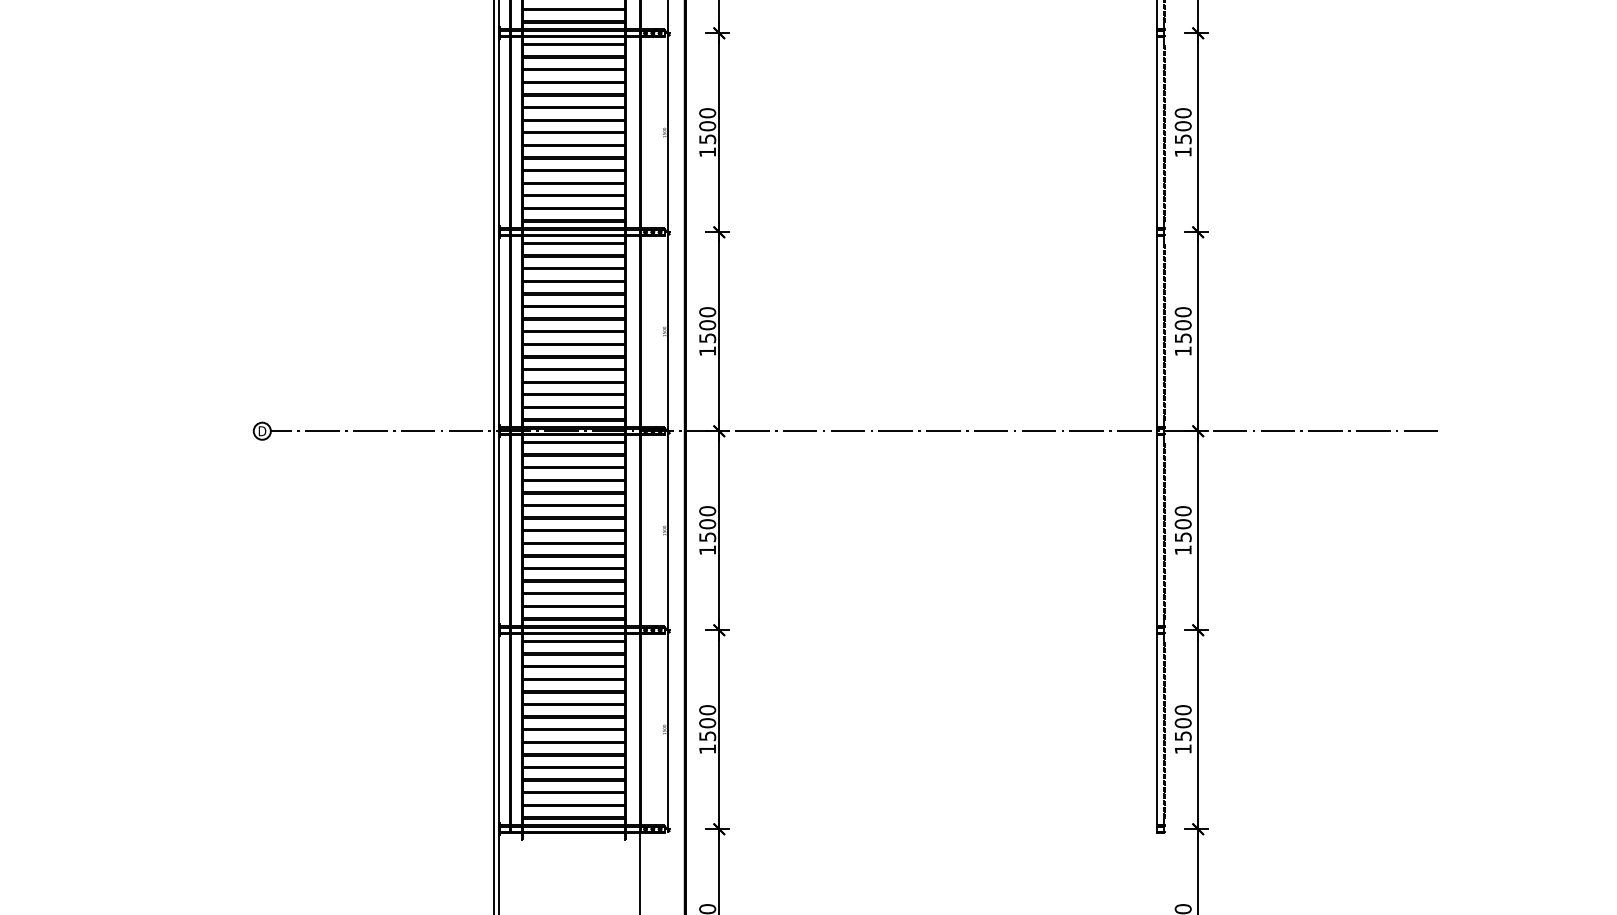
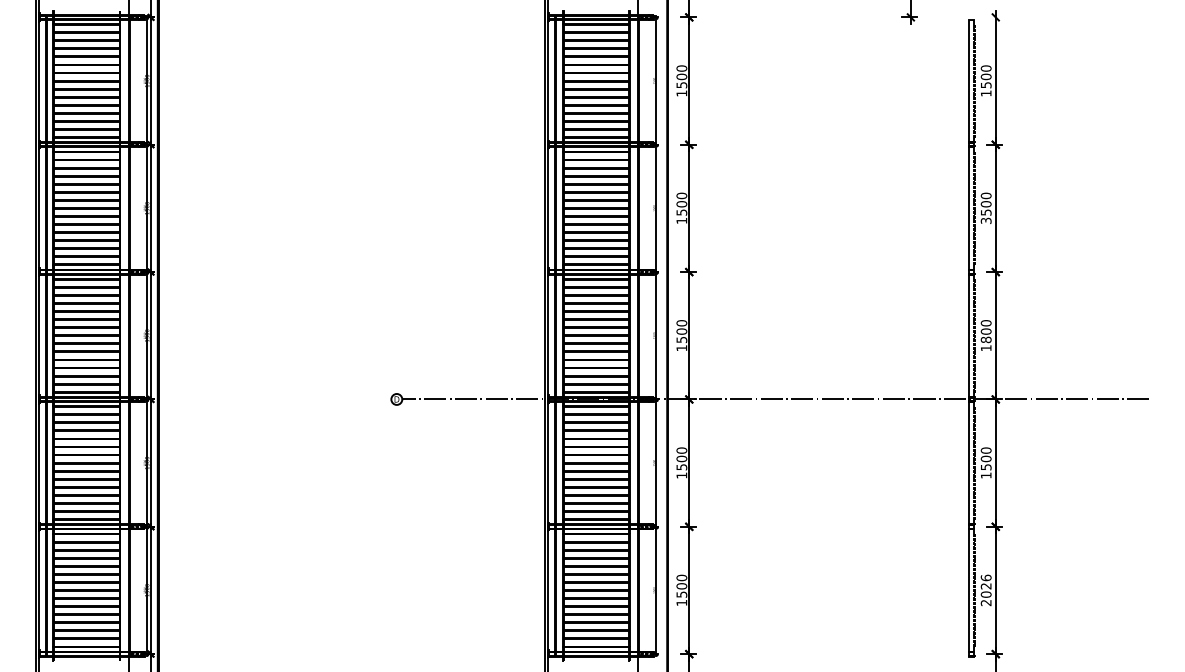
text: (1182, 151) -> (985, 220), 1500 -> 3500
text: (1182, 337) -> (985, 339), 1500 -> 1800
text: (1182, 729) -> (985, 590), 1500 -> 2026

